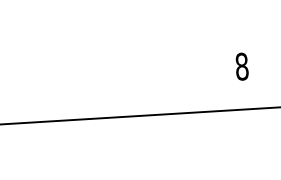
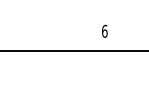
text: (241, 64) -> (104, 30), 8 -> 6

